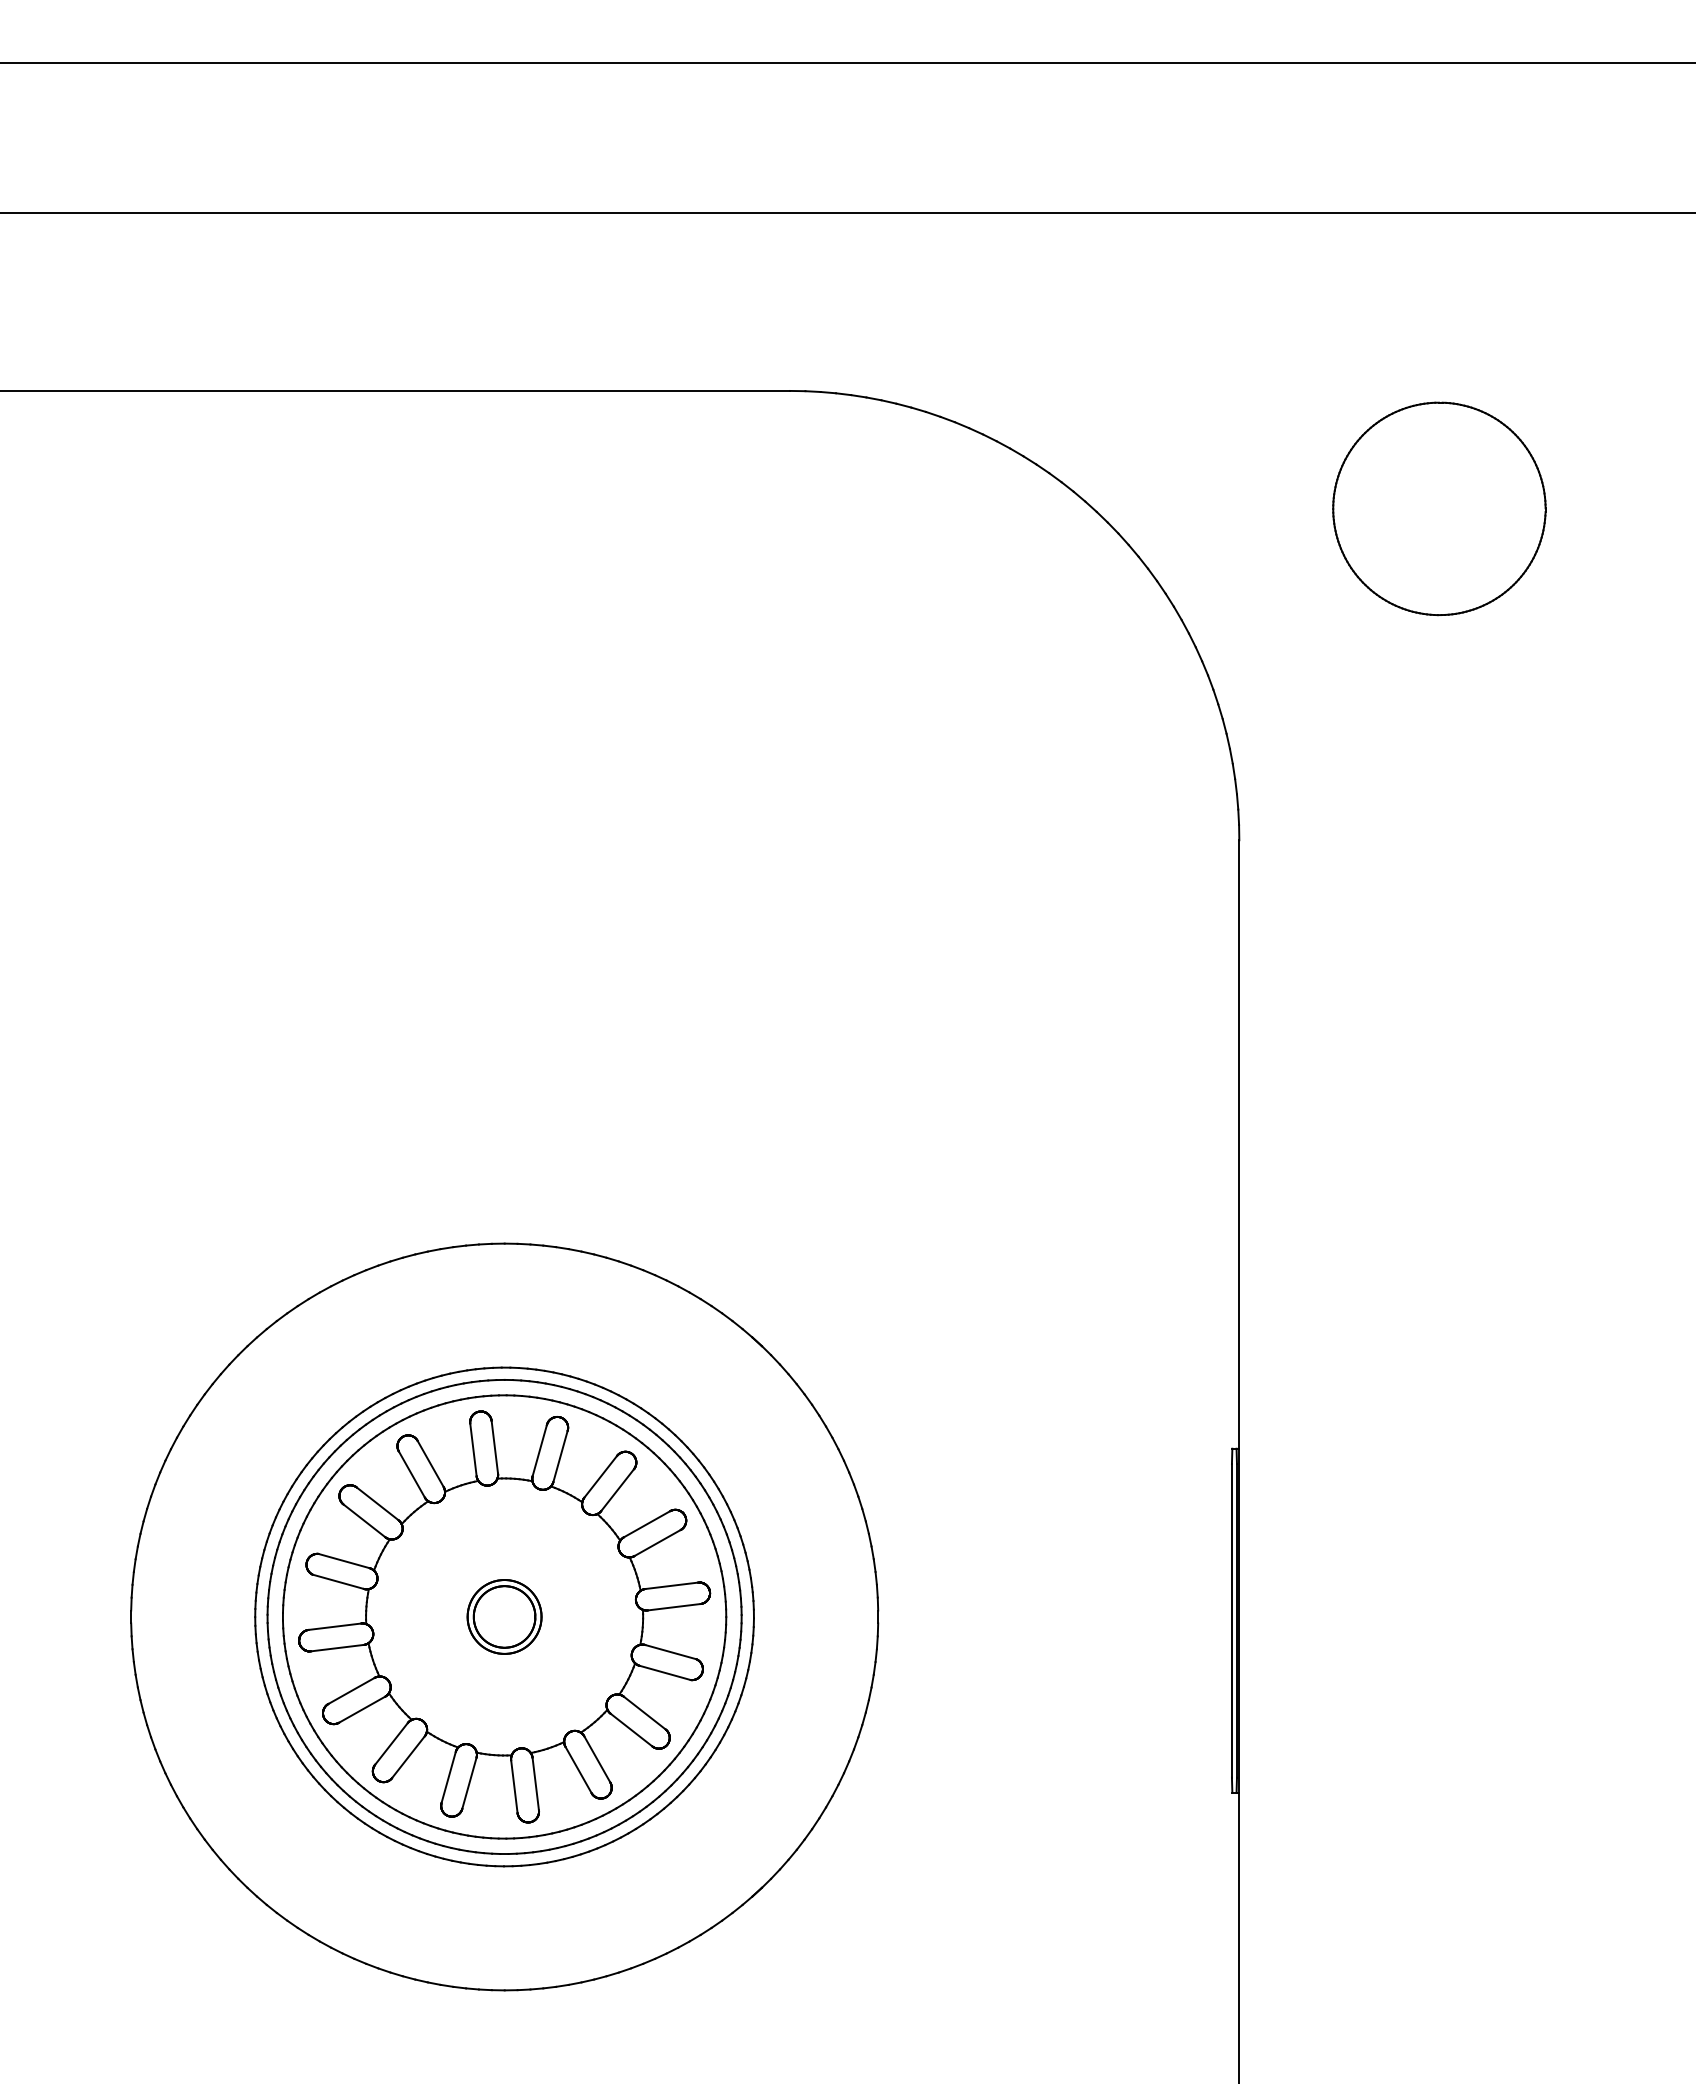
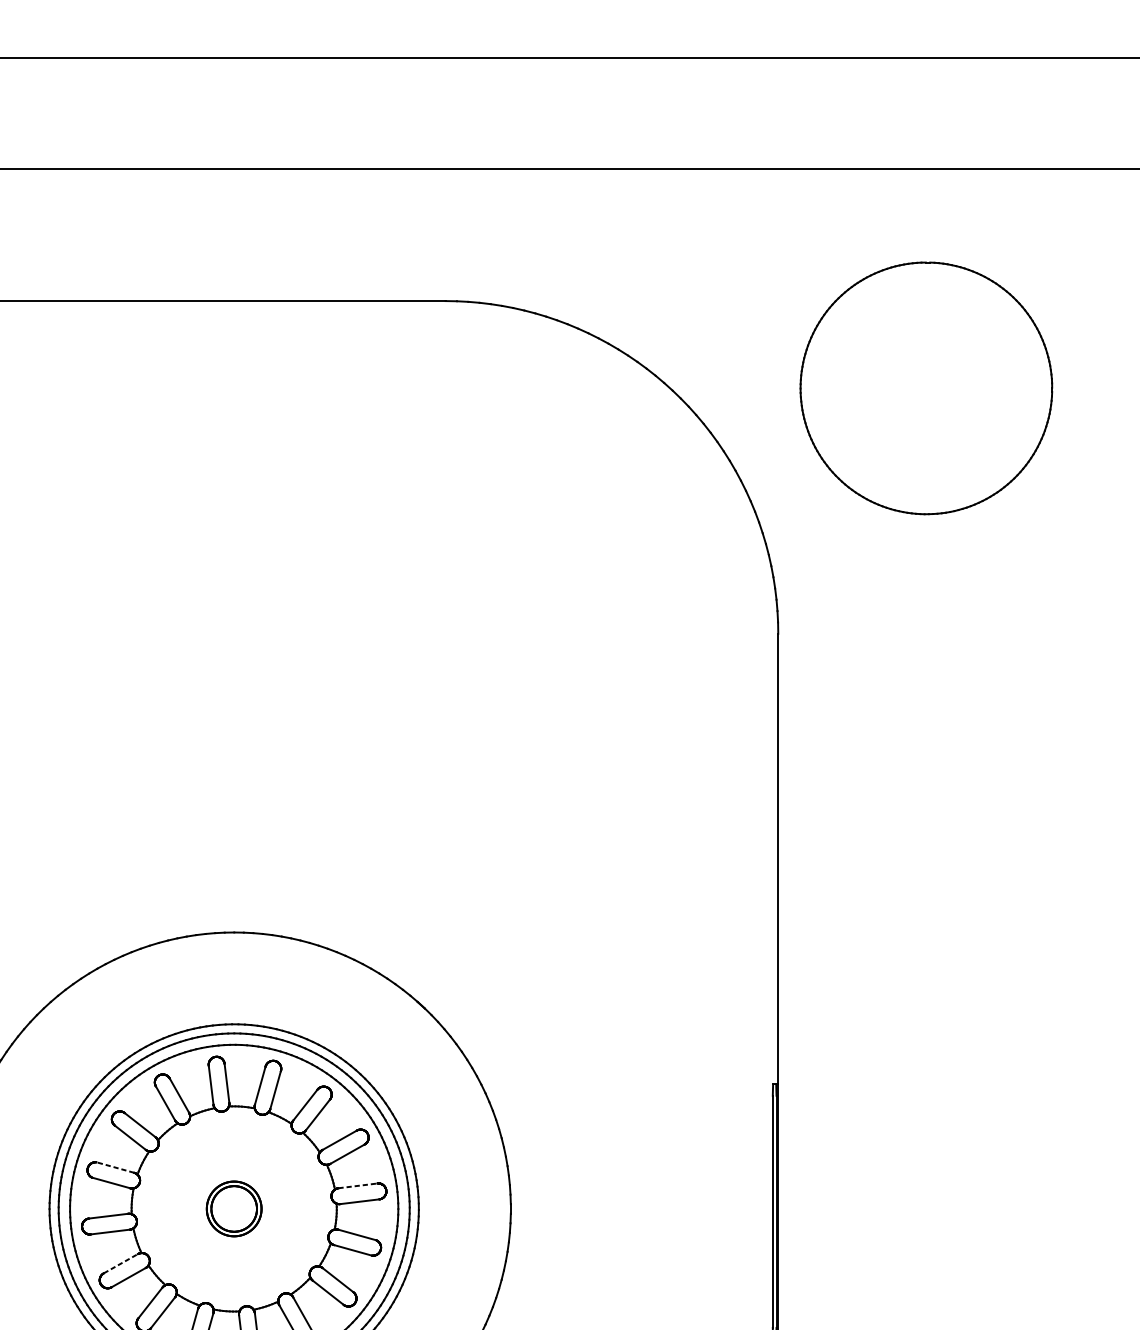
part: (1439, 508) -> (926, 388), size x1.6
line: (343, 1560) -> (114, 1167), solid -> dashed
line: (672, 1585) -> (358, 1185), solid -> dashed
line: (352, 1690) -> (121, 1263), solid -> dashed

